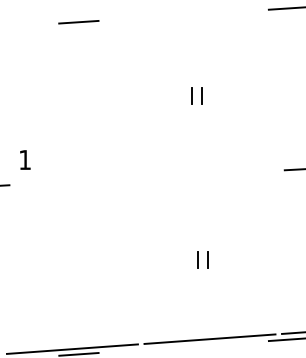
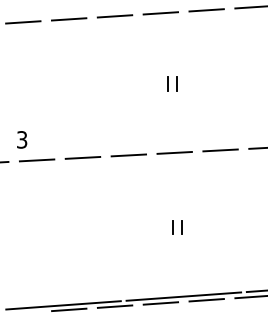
line: (235, 12) -> (206, 10), added
line: (183, 15) -> (160, 13), added
line: (130, 18) -> (114, 16), added
line: (26, 25) -> (23, 22), added
text: (25, 159) -> (22, 139), 1 -> 3
line: (251, 172) -> (220, 150), added
line: (199, 174) -> (174, 152), added
line: (146, 177) -> (128, 155), added
line: (94, 180) -> (82, 157), added
line: (41, 183) -> (36, 160), added
line: (235, 343) -> (206, 300), added
line: (183, 347) -> (160, 303), added
line: (130, 350) -> (114, 306), added

